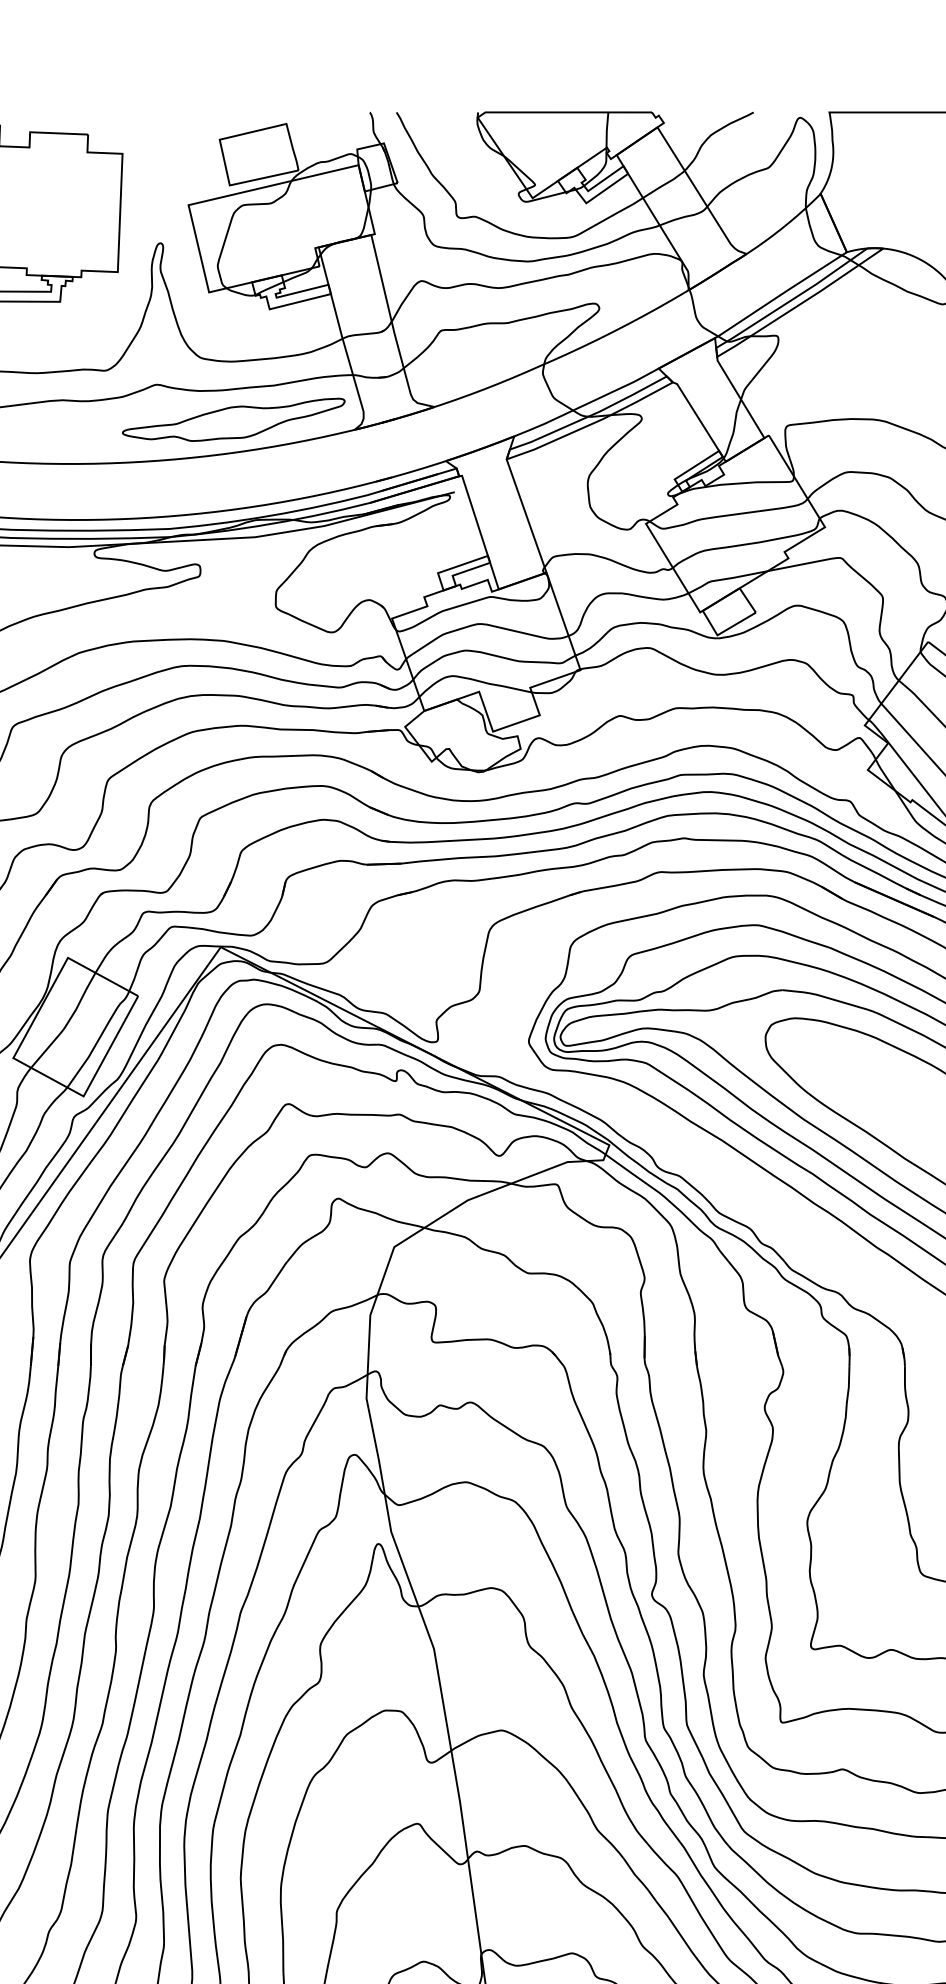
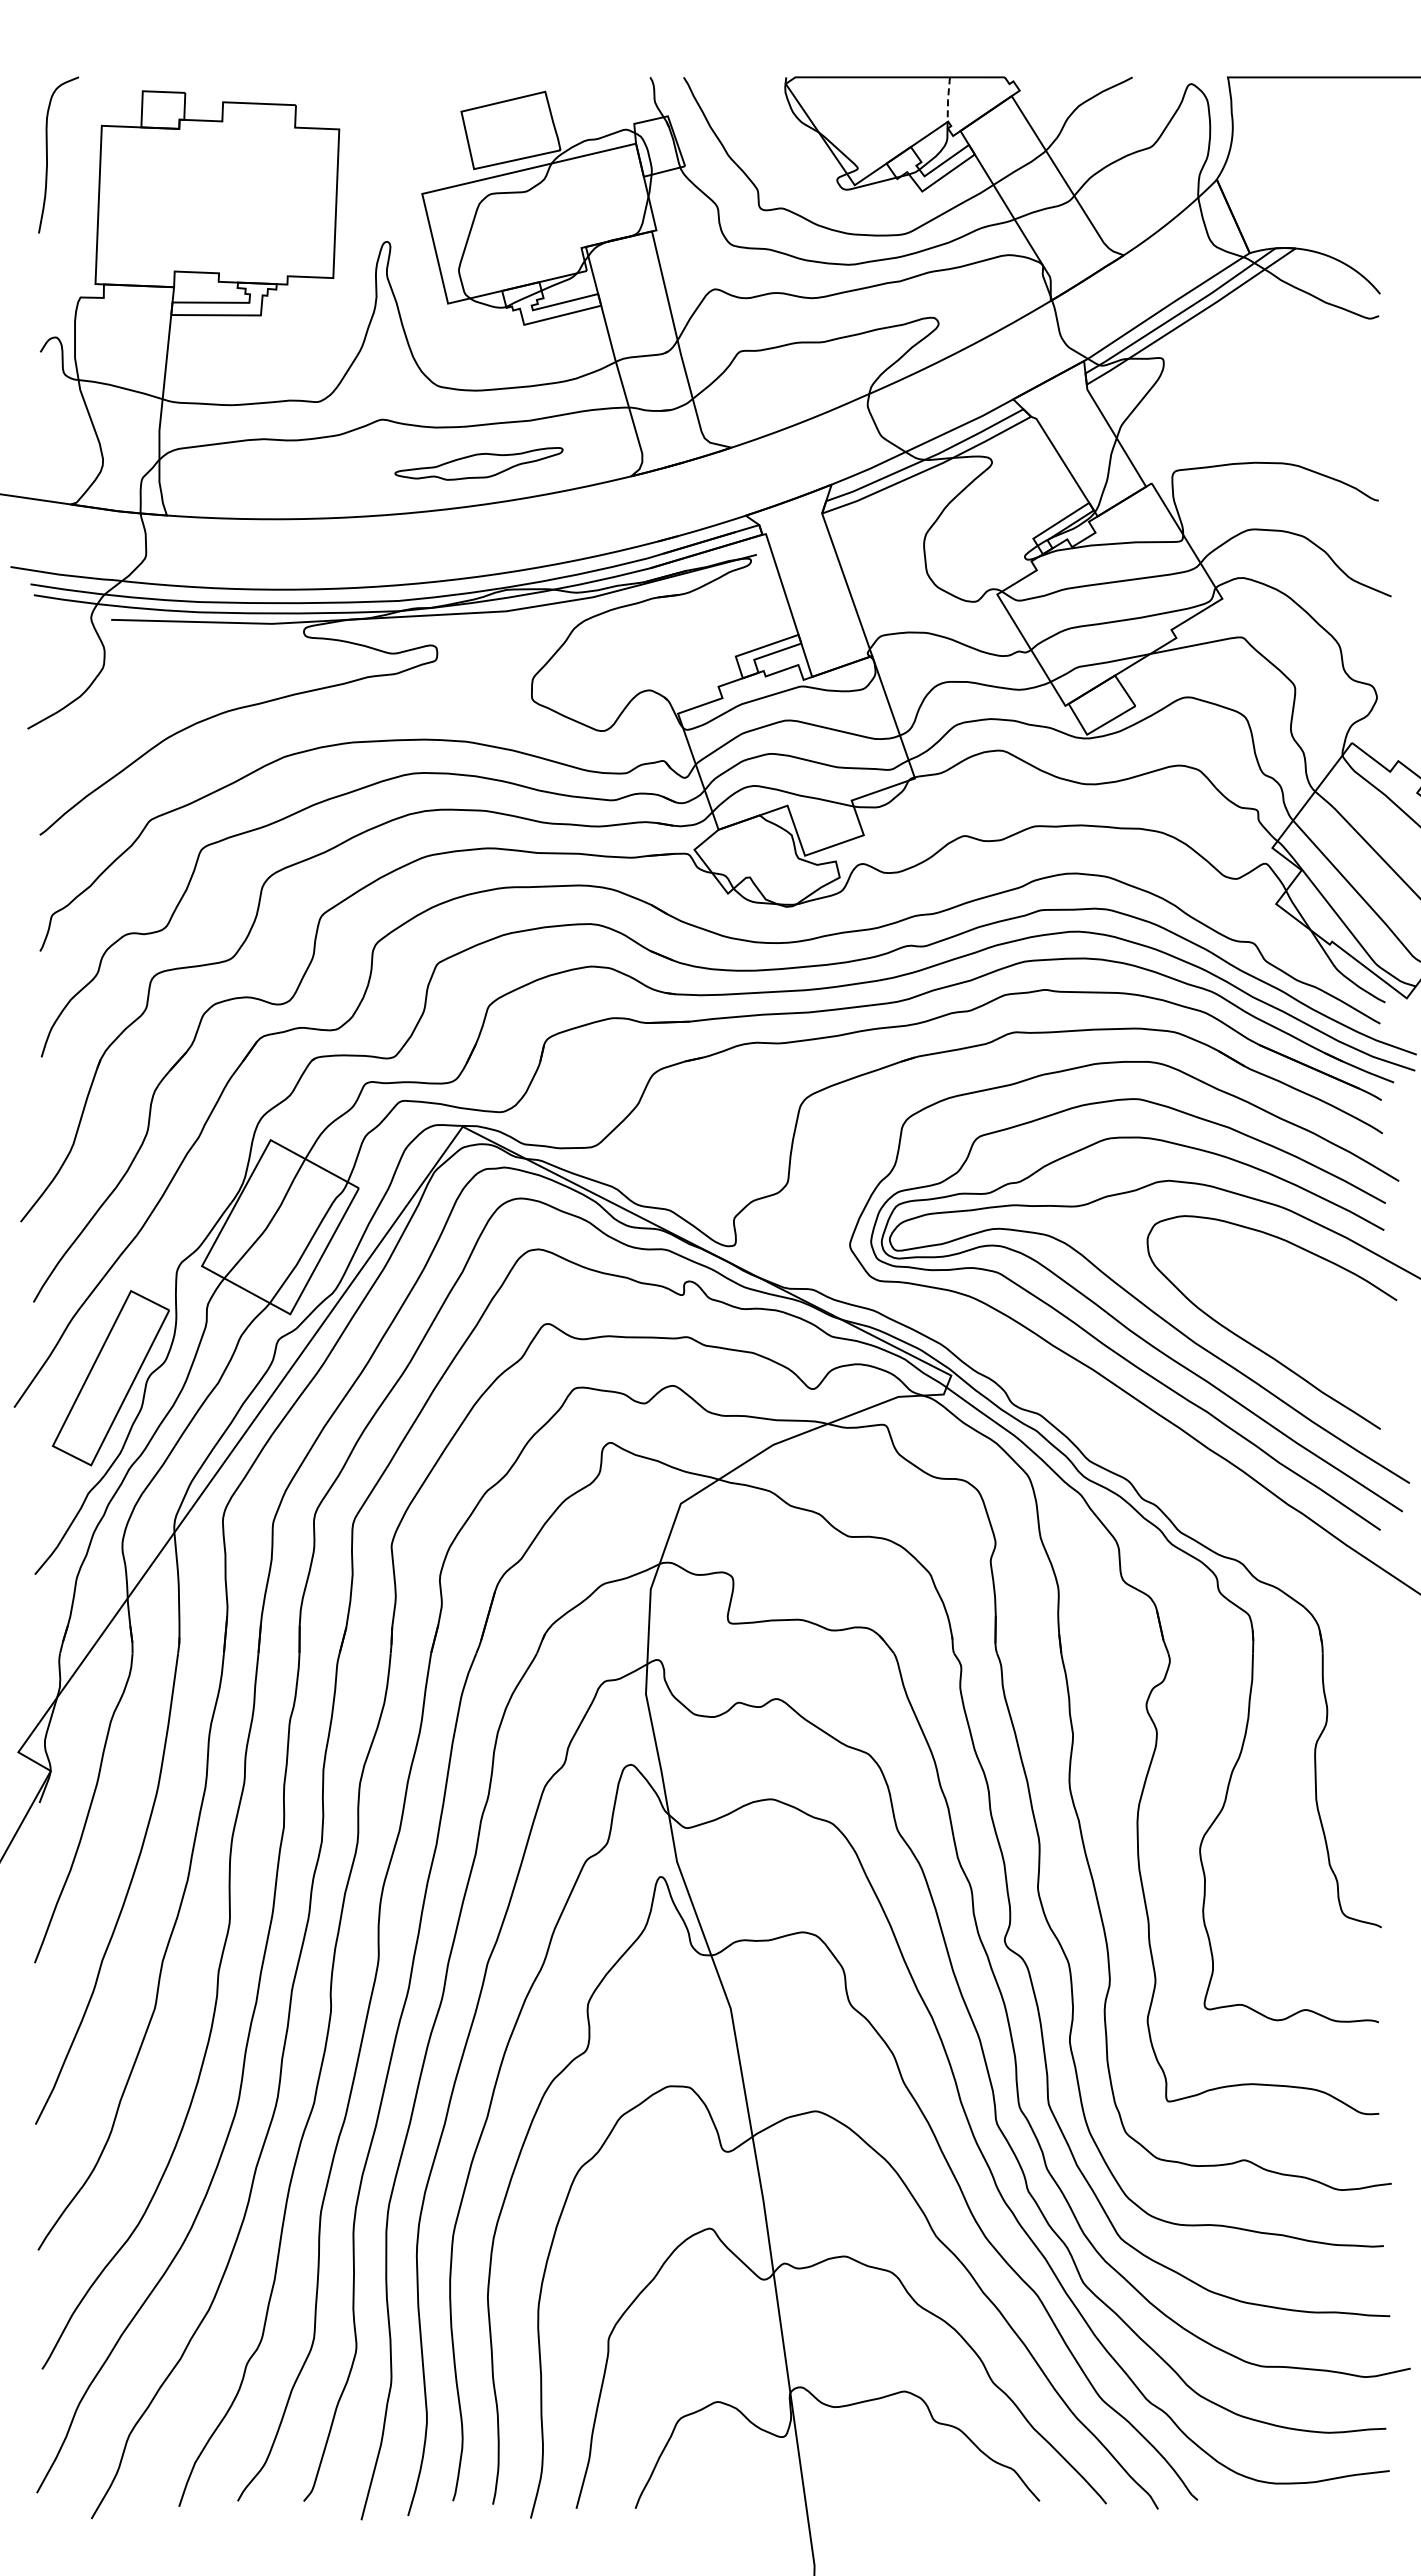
line: (607, 130) -> (948, 100), solid -> dashed
part: (233, 419) -> (478, 463), size x0.6

